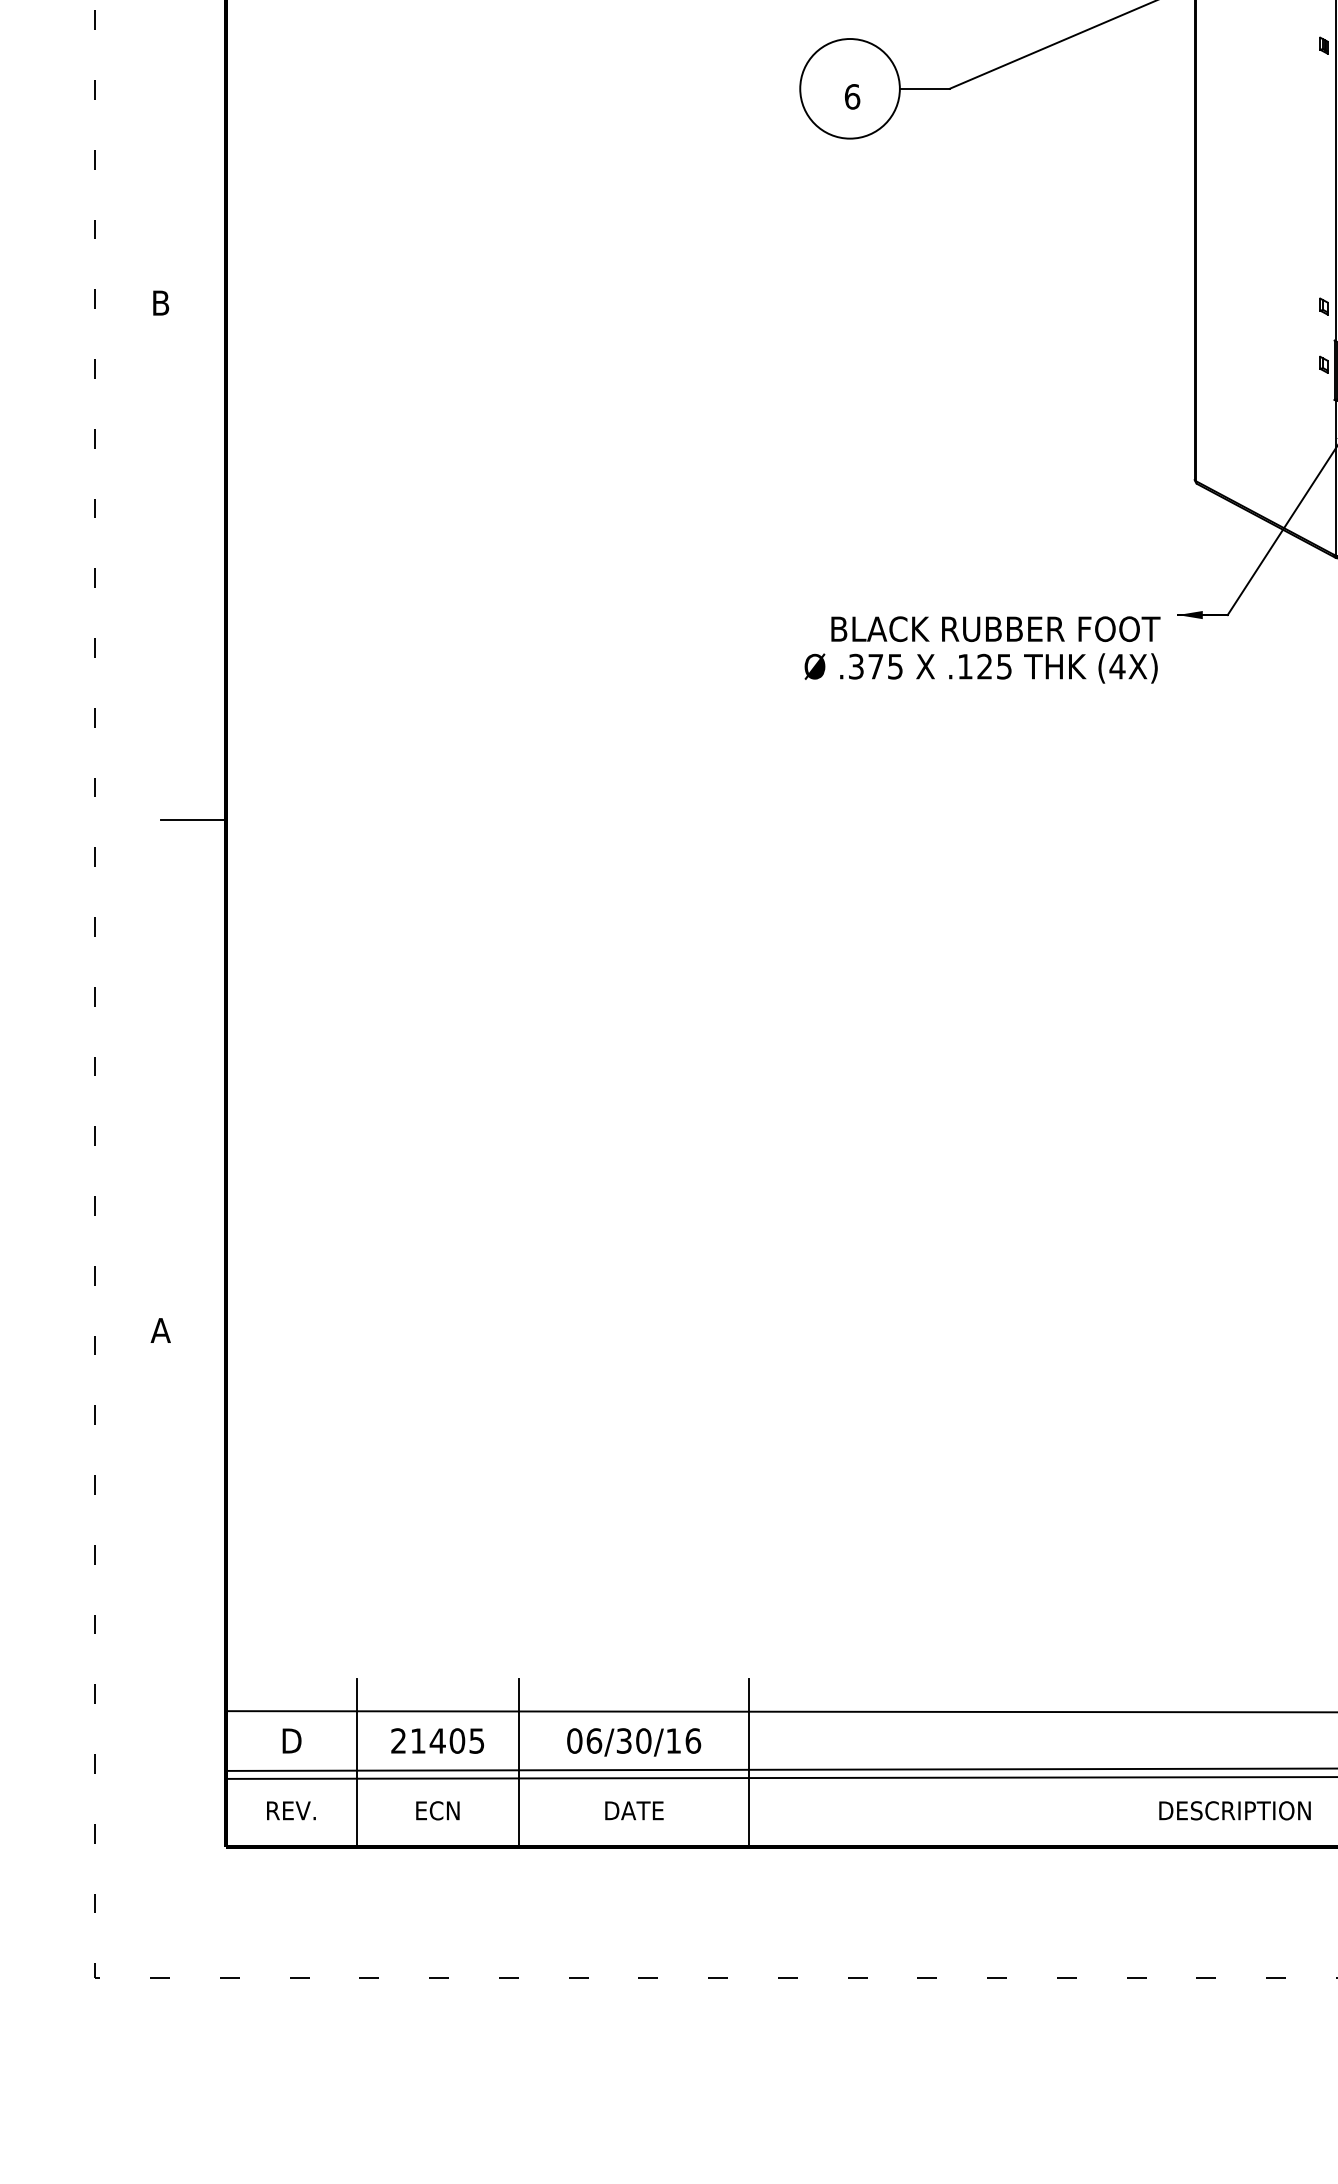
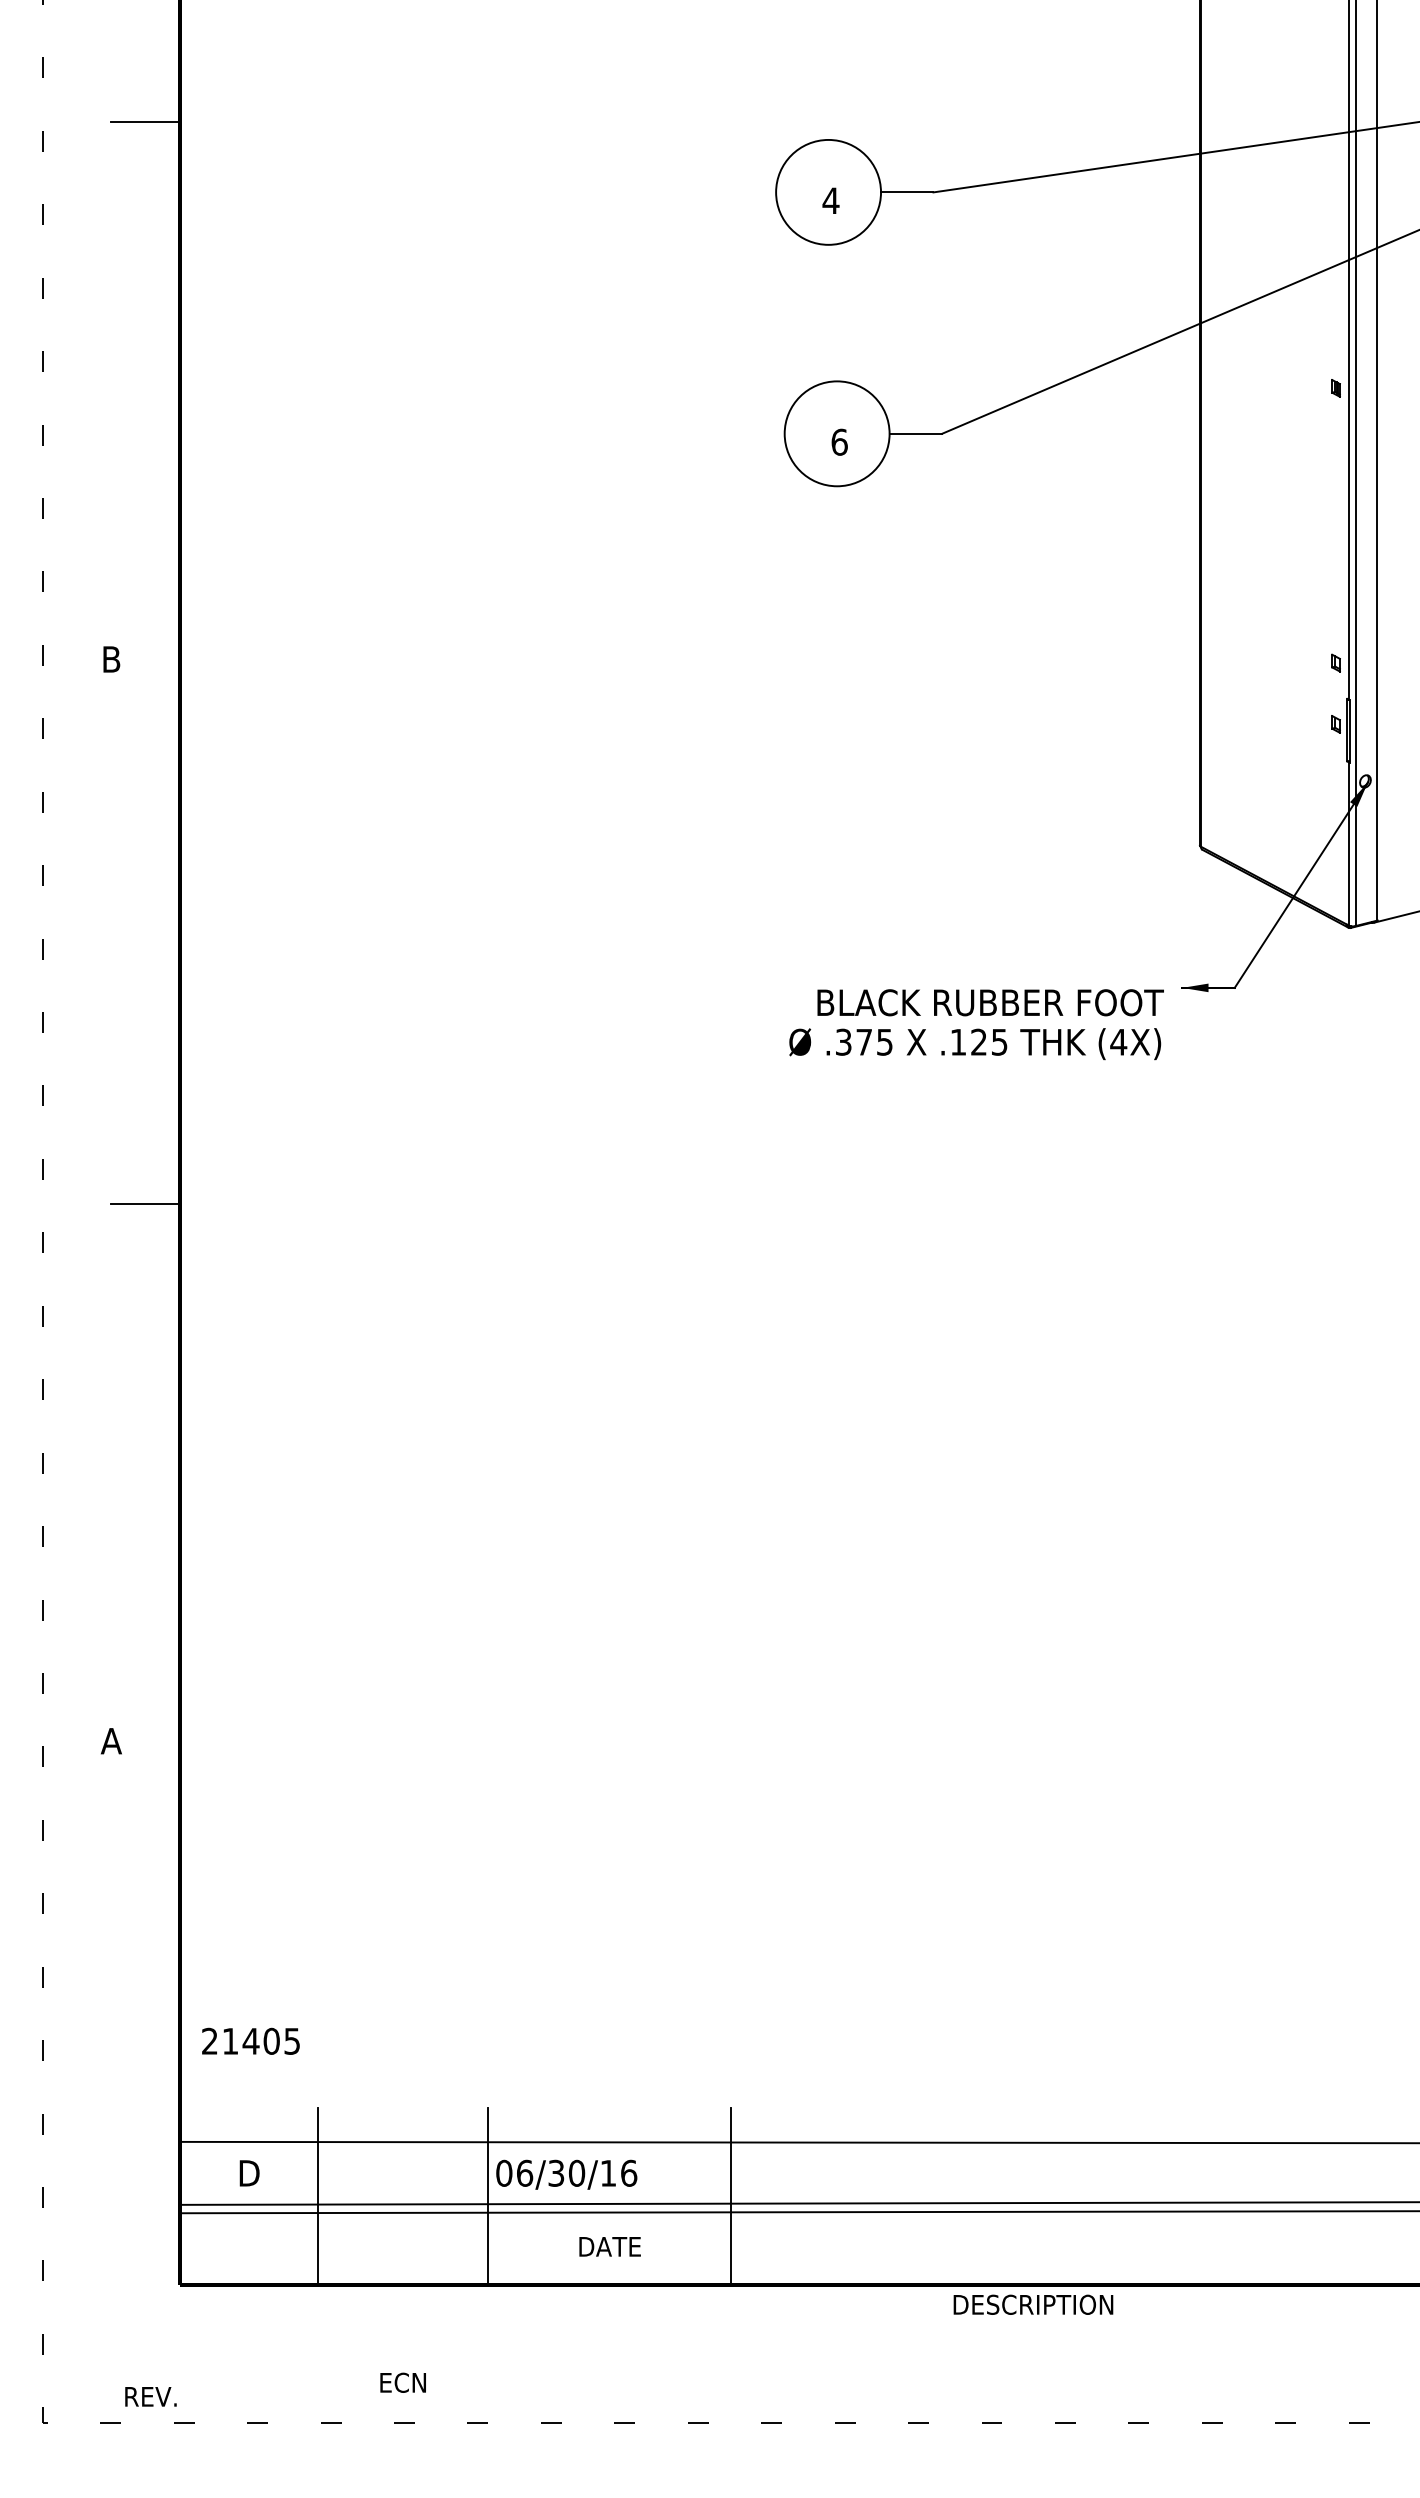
text: (437, 1740) -> (250, 2040), moved
text: (633, 1742) -> (566, 2174), moved
text: (290, 1810) -> (150, 2396), moved
text: (437, 1810) -> (402, 2382), moved
text: (1235, 1810) -> (1033, 2304), moved

